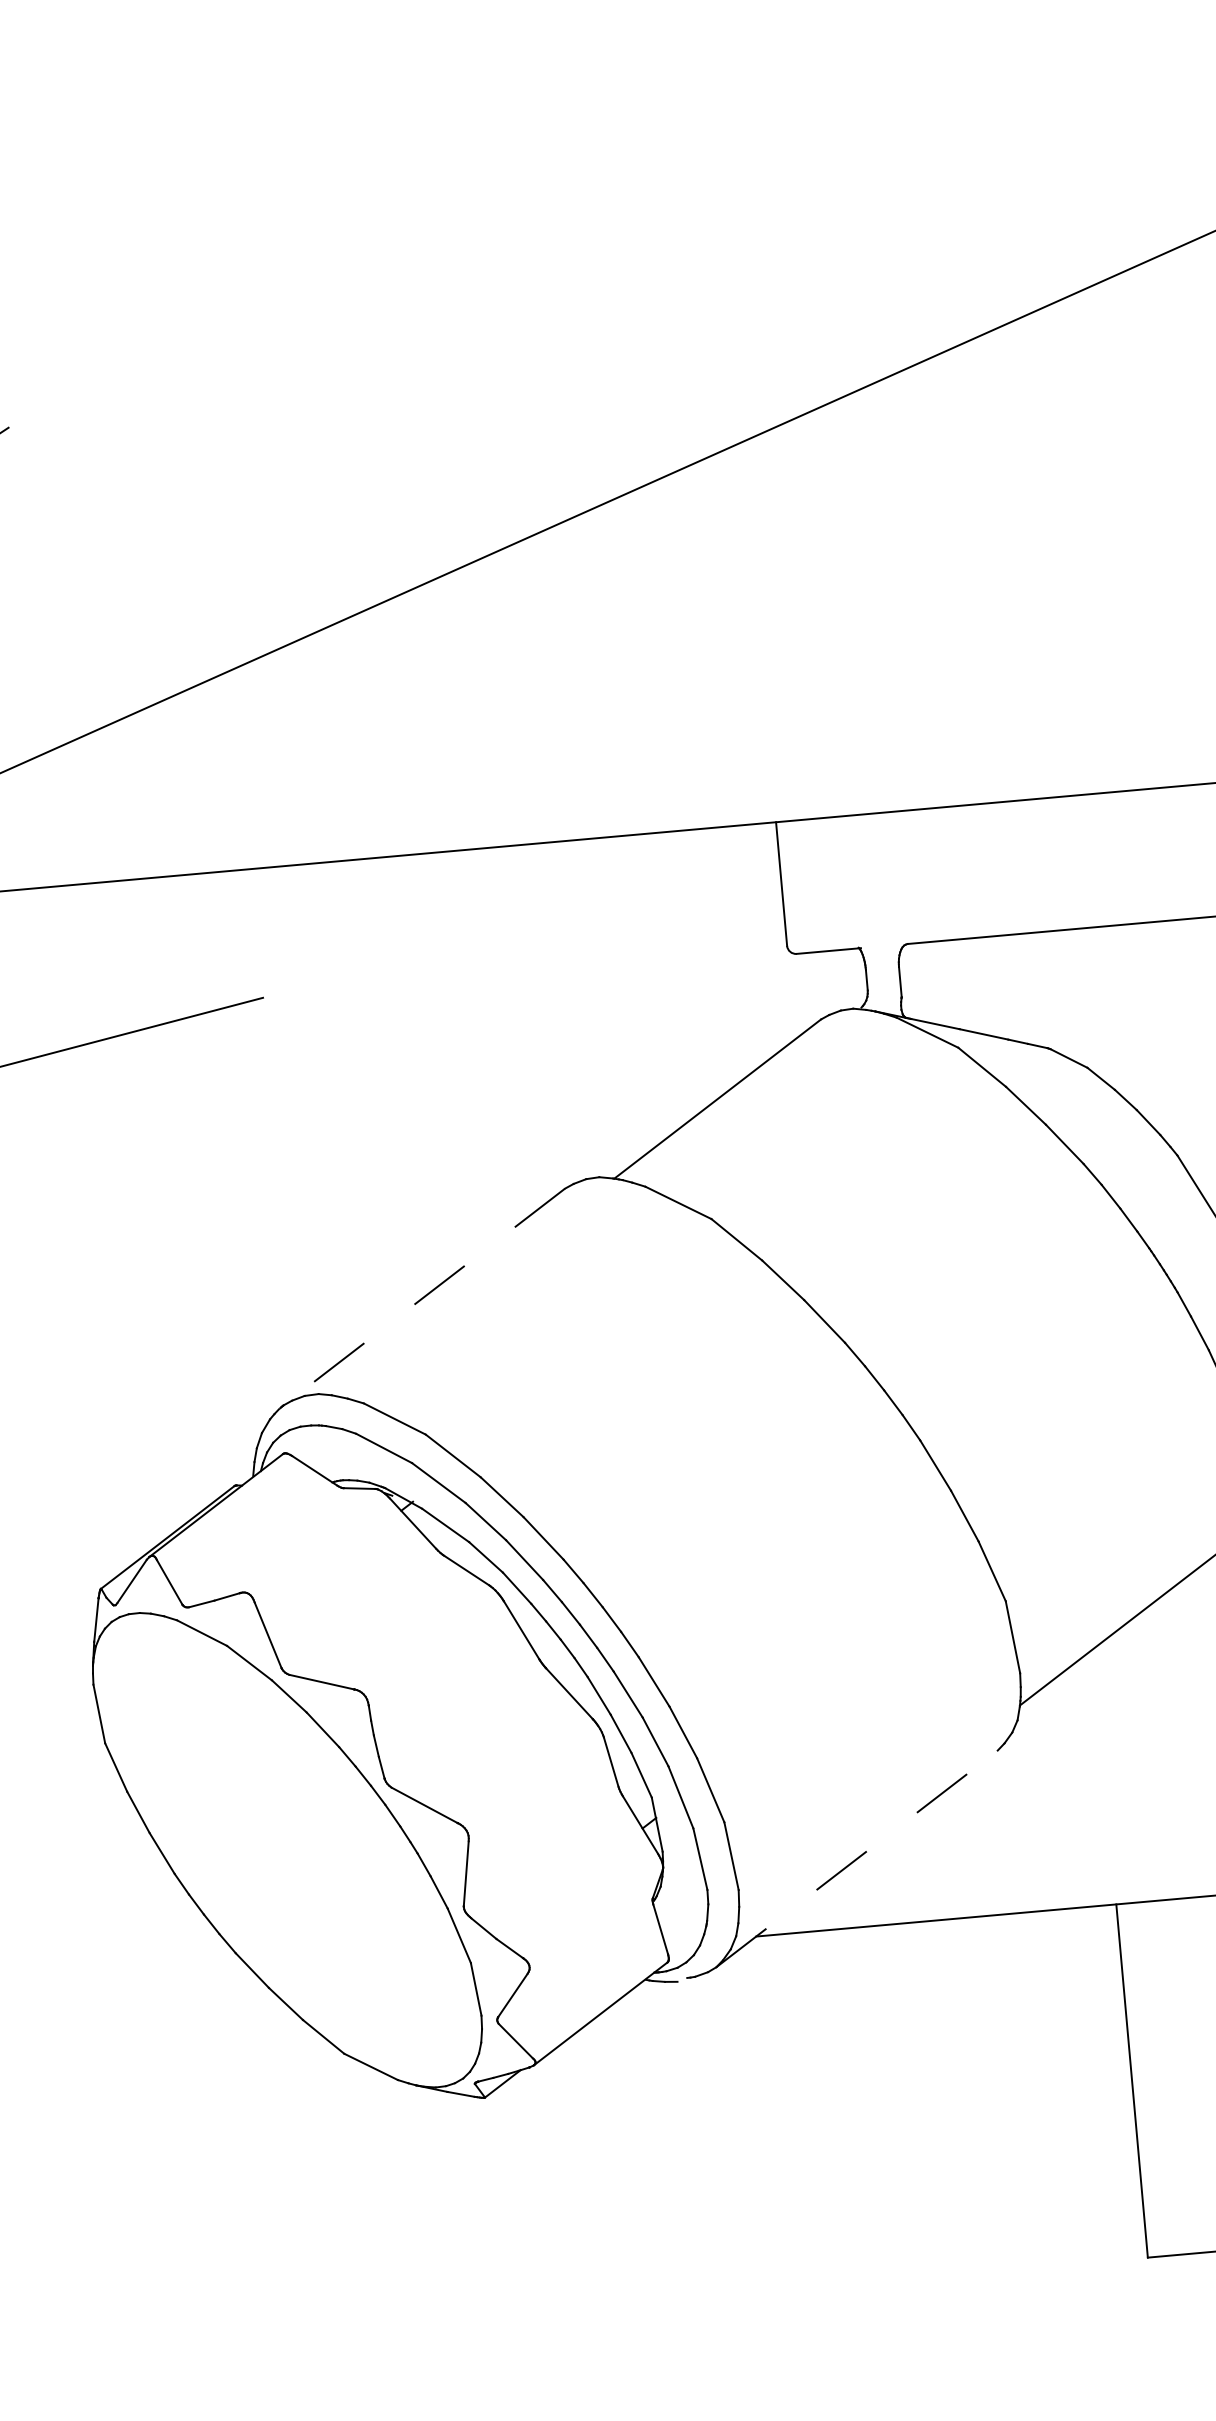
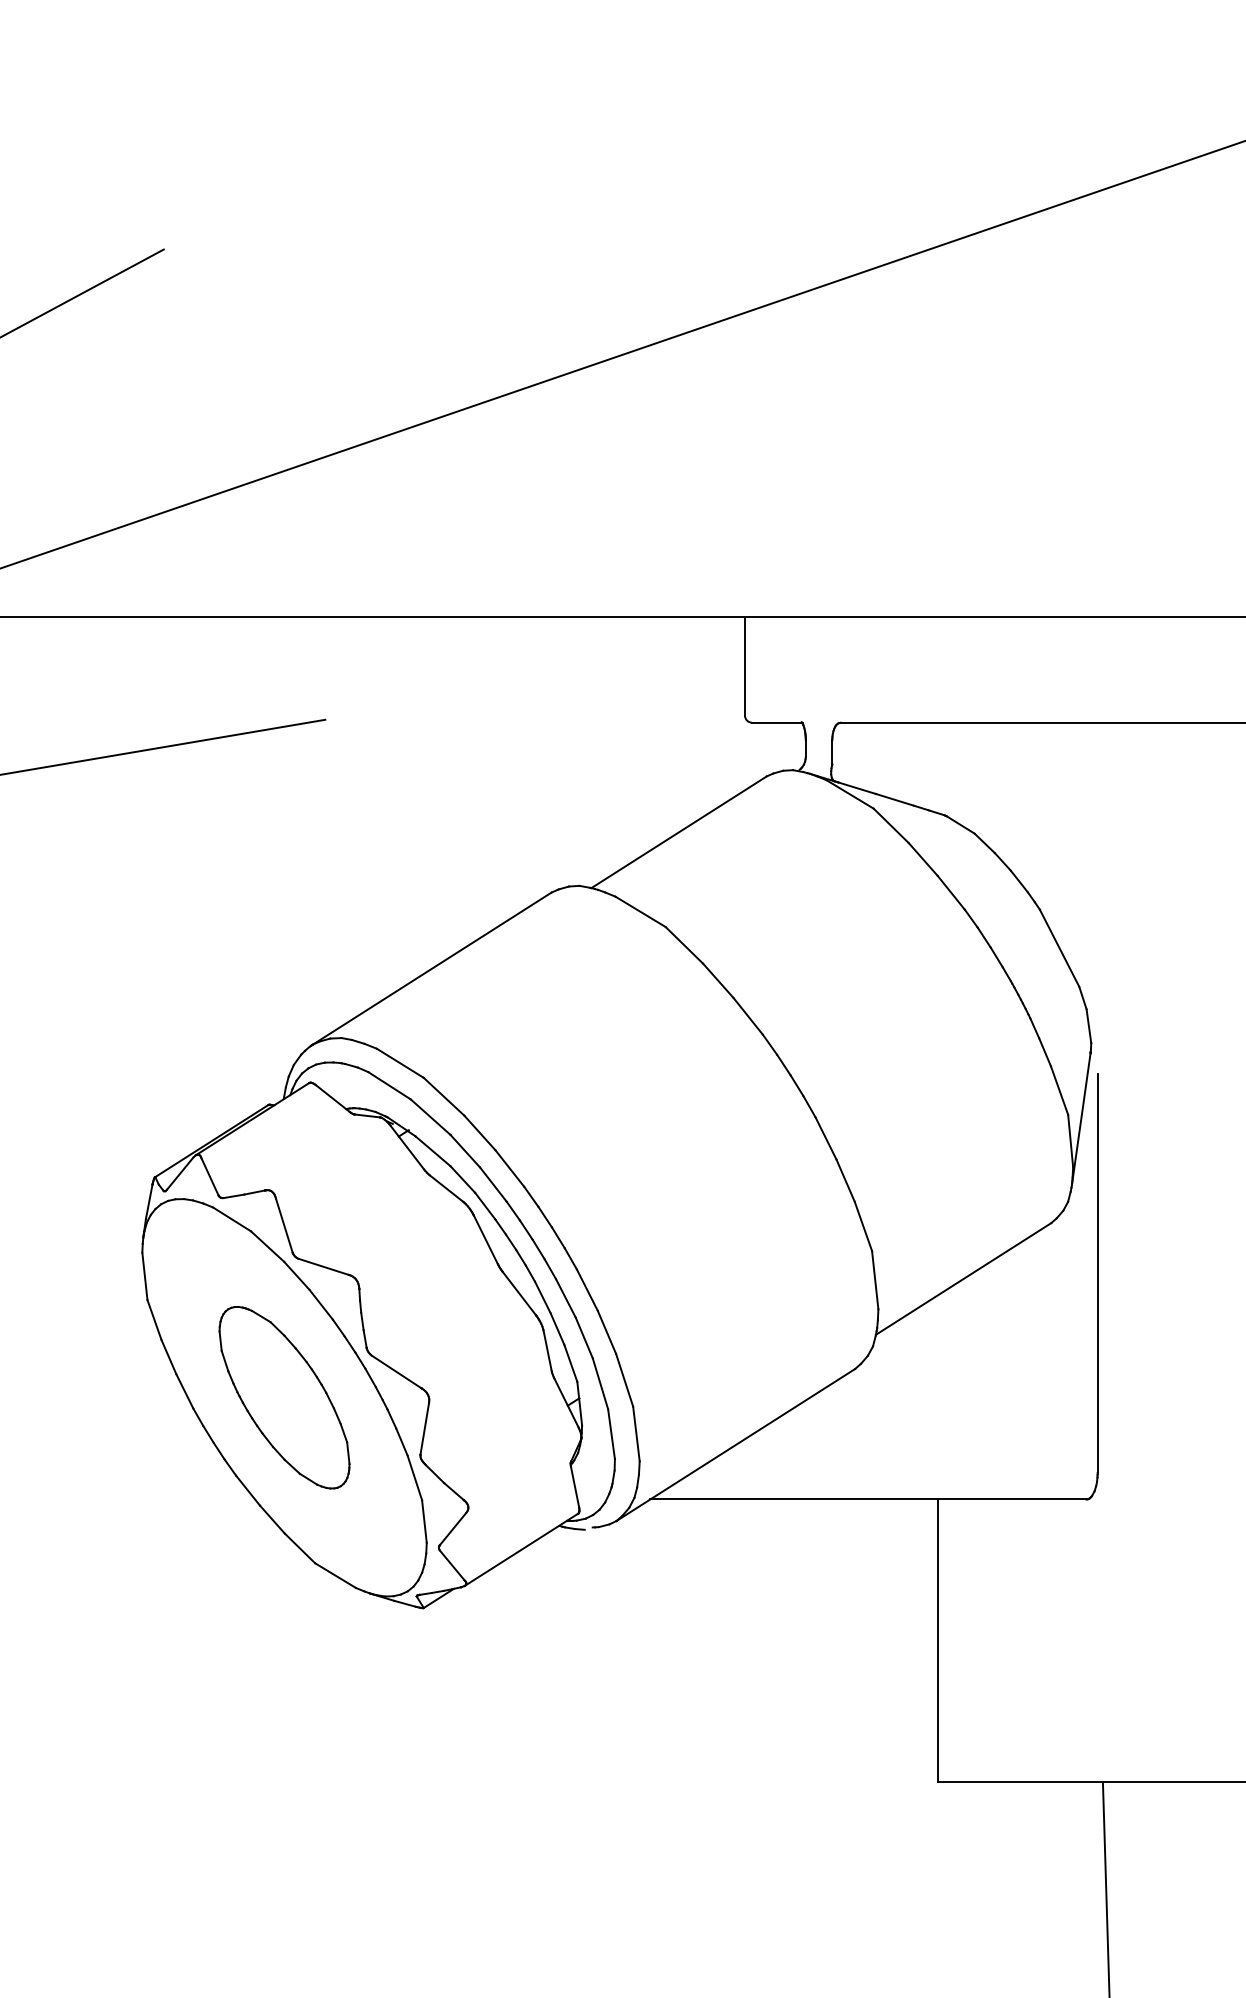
line: (423, 1297) -> (431, 968), dashed -> solid
part: (287, 1849) -> (284, 1397), added
line: (857, 1858) -> (736, 1444), dashed -> solid

